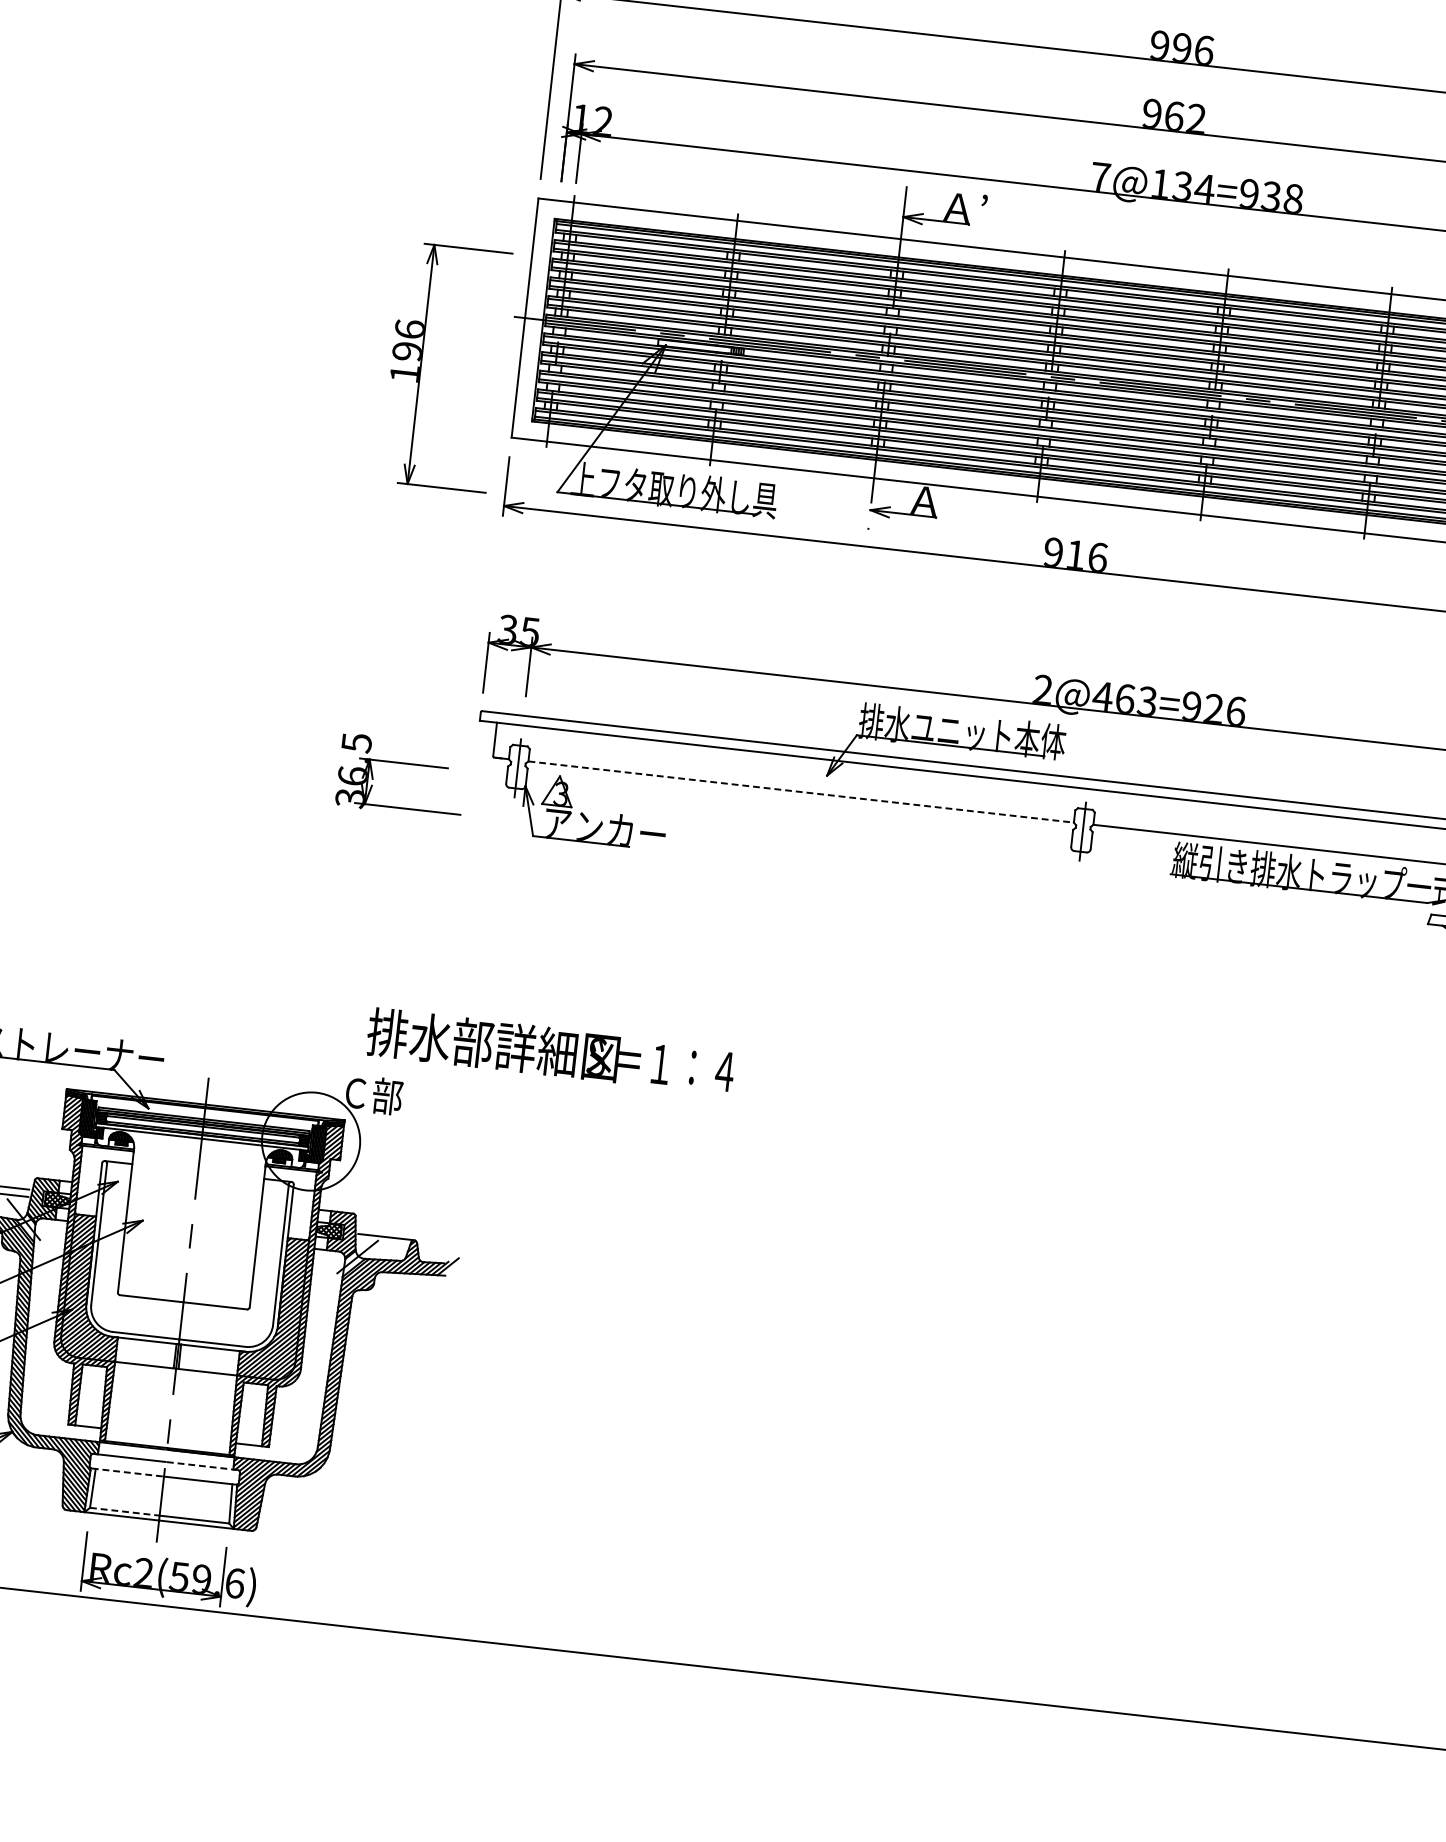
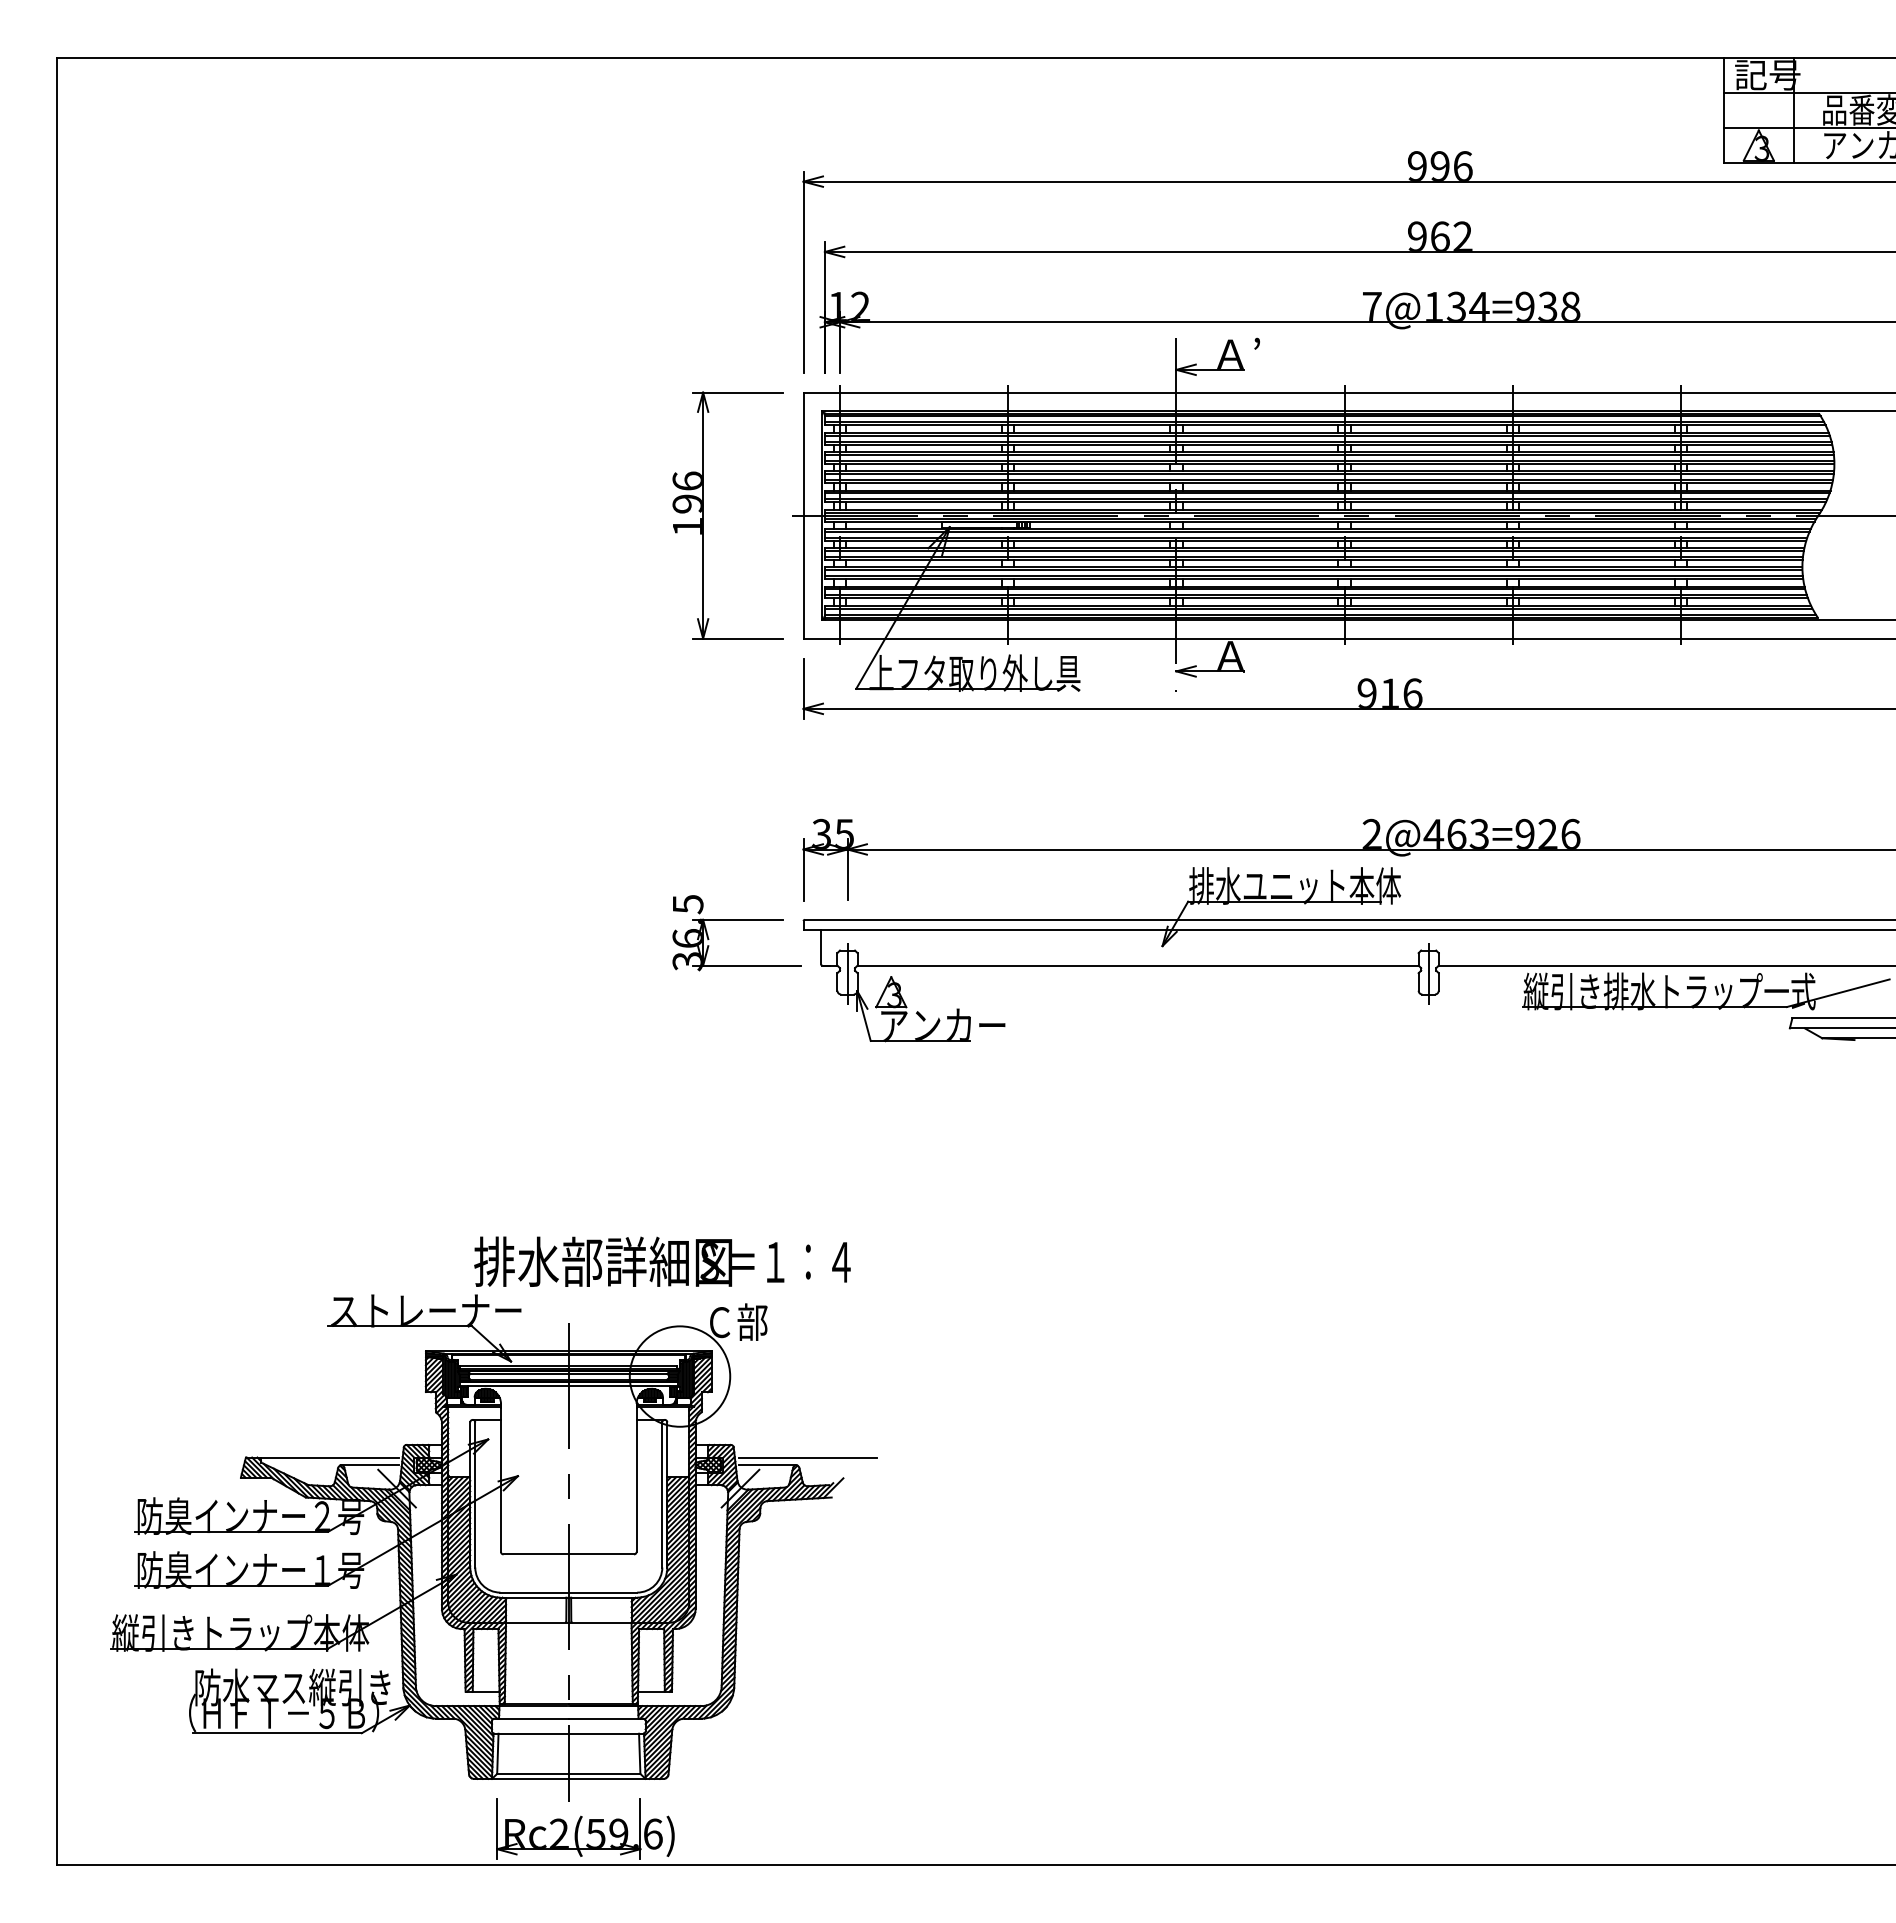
part: (421, 364) -> (703, 515), moved
part: (402, 763) -> (736, 920), moved
line: (801, 791) -> (1138, 965), dashed -> solid
text: (551, 1051) -> (662, 1261), moved
line: (426, 1234) -> (807, 1457), added
line: (201, 1465) -> (605, 1718), dashed -> solid
line: (128, 1472) -> (532, 1733), dashed -> solid
line: (125, 1511) -> (533, 1773), dashed -> solid

